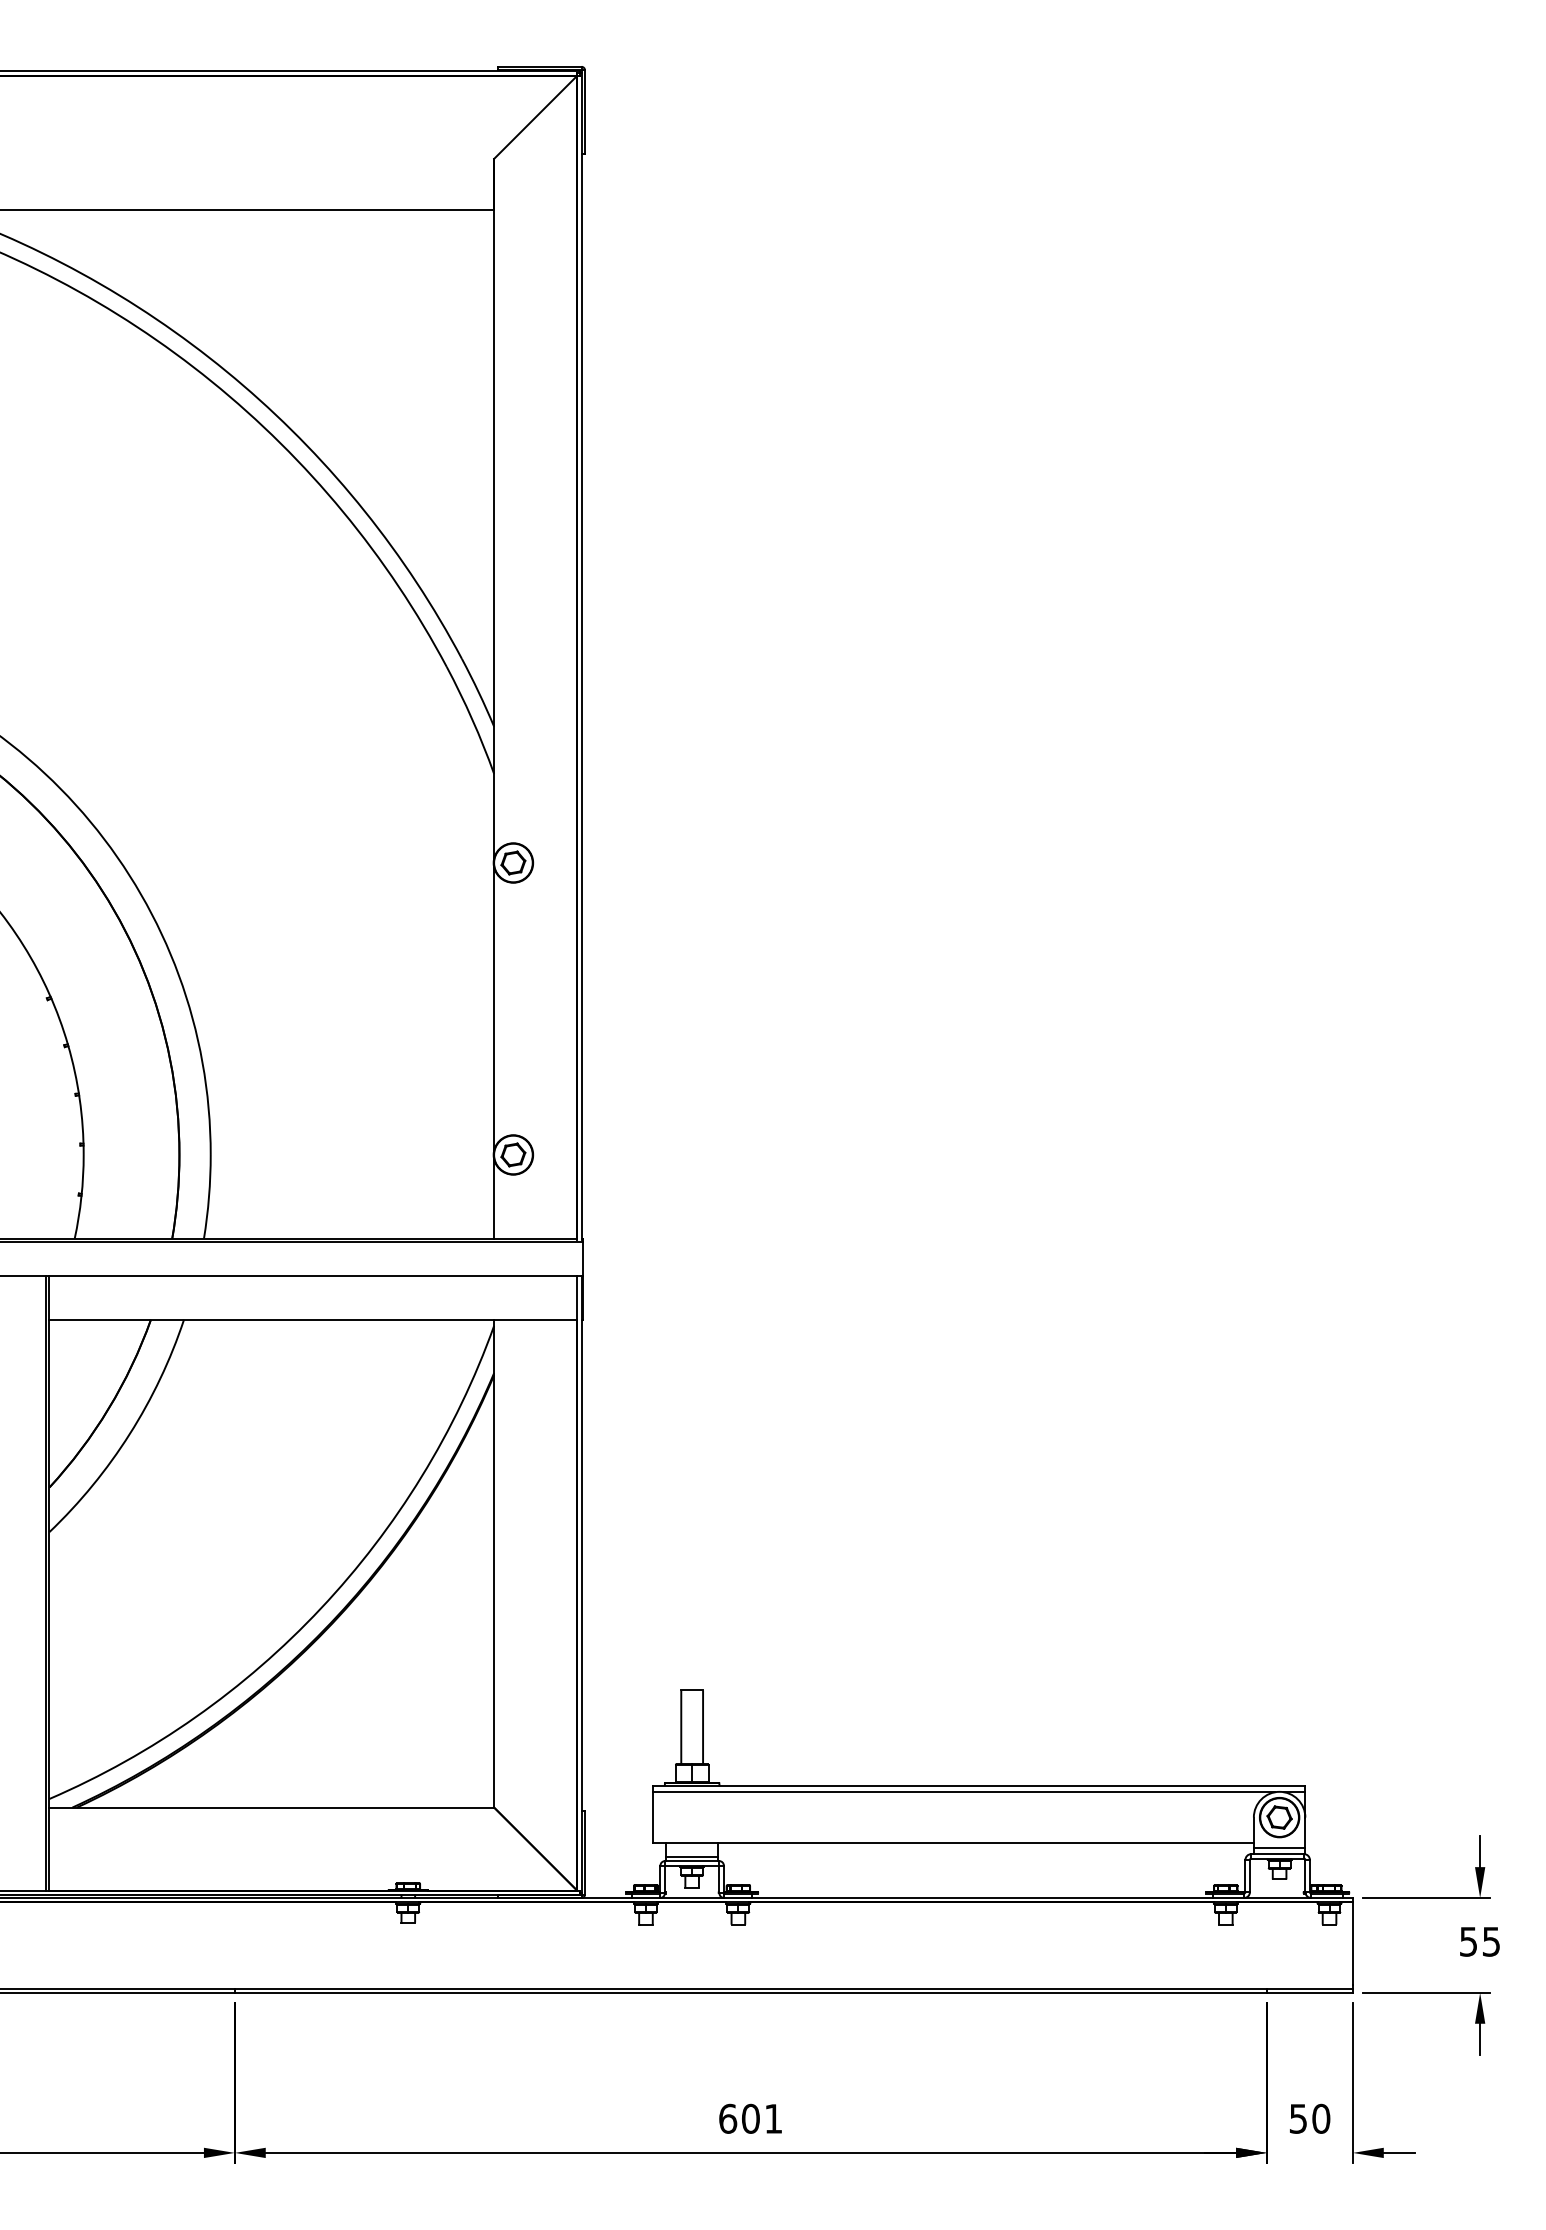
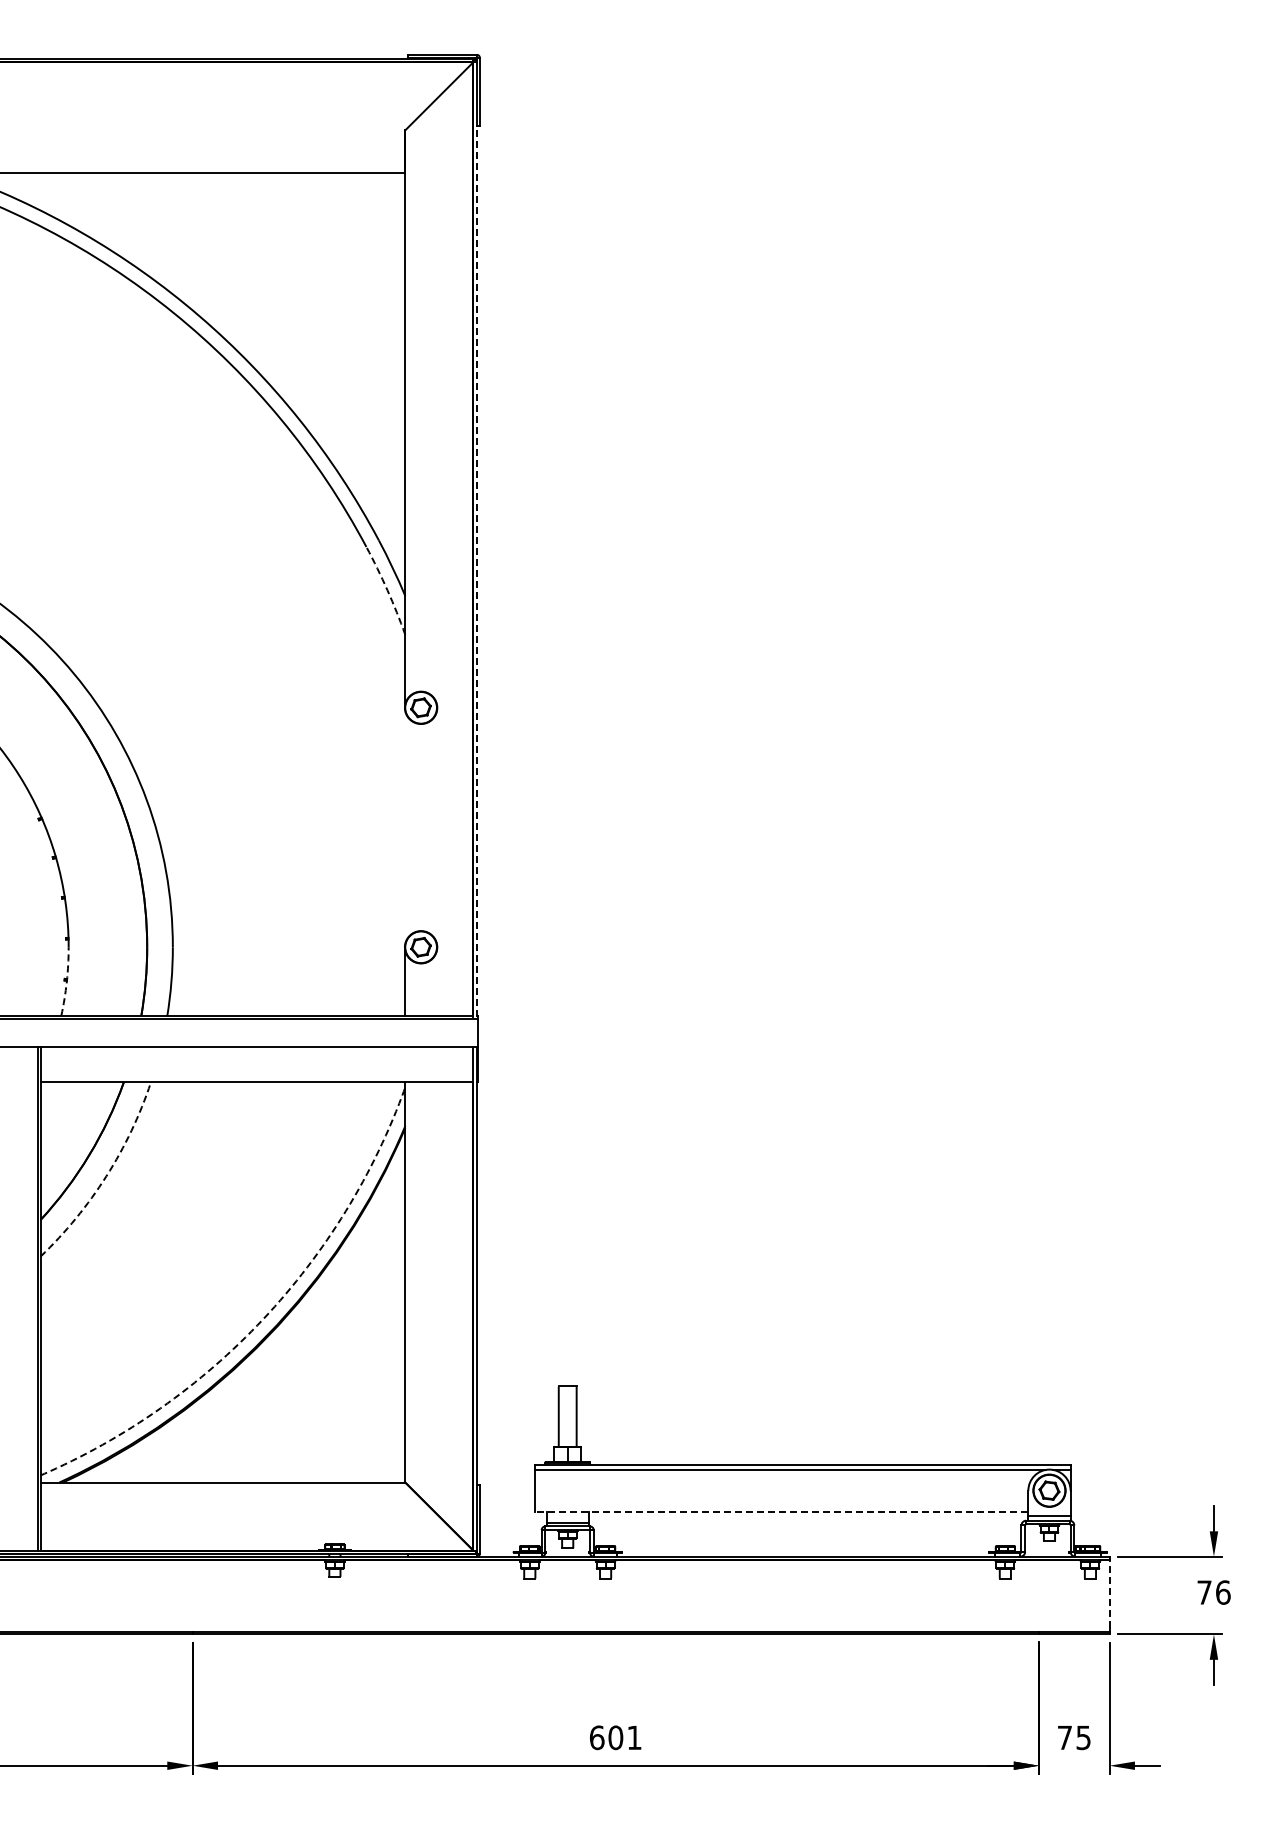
line: (582, 696) -> (477, 571), solid -> dashed
arc: (472, 719) -> (387, 590), solid -> dashed
line: (494, 1008) -> (405, 827), removed
arc: (81, 1196) -> (66, 981), solid -> dashed
arc: (129, 1434) -> (106, 1176), solid -> dashed
arc: (321, 1608) -> (263, 1319), solid -> dashed
line: (952, 1842) -> (781, 1511), solid -> dashed
text: (1479, 1941) -> (1213, 1592), 55 -> 76
line: (1352, 1944) -> (1109, 1594), solid -> dashed
text: (1310, 2118) -> (1074, 1737), 50 -> 75

